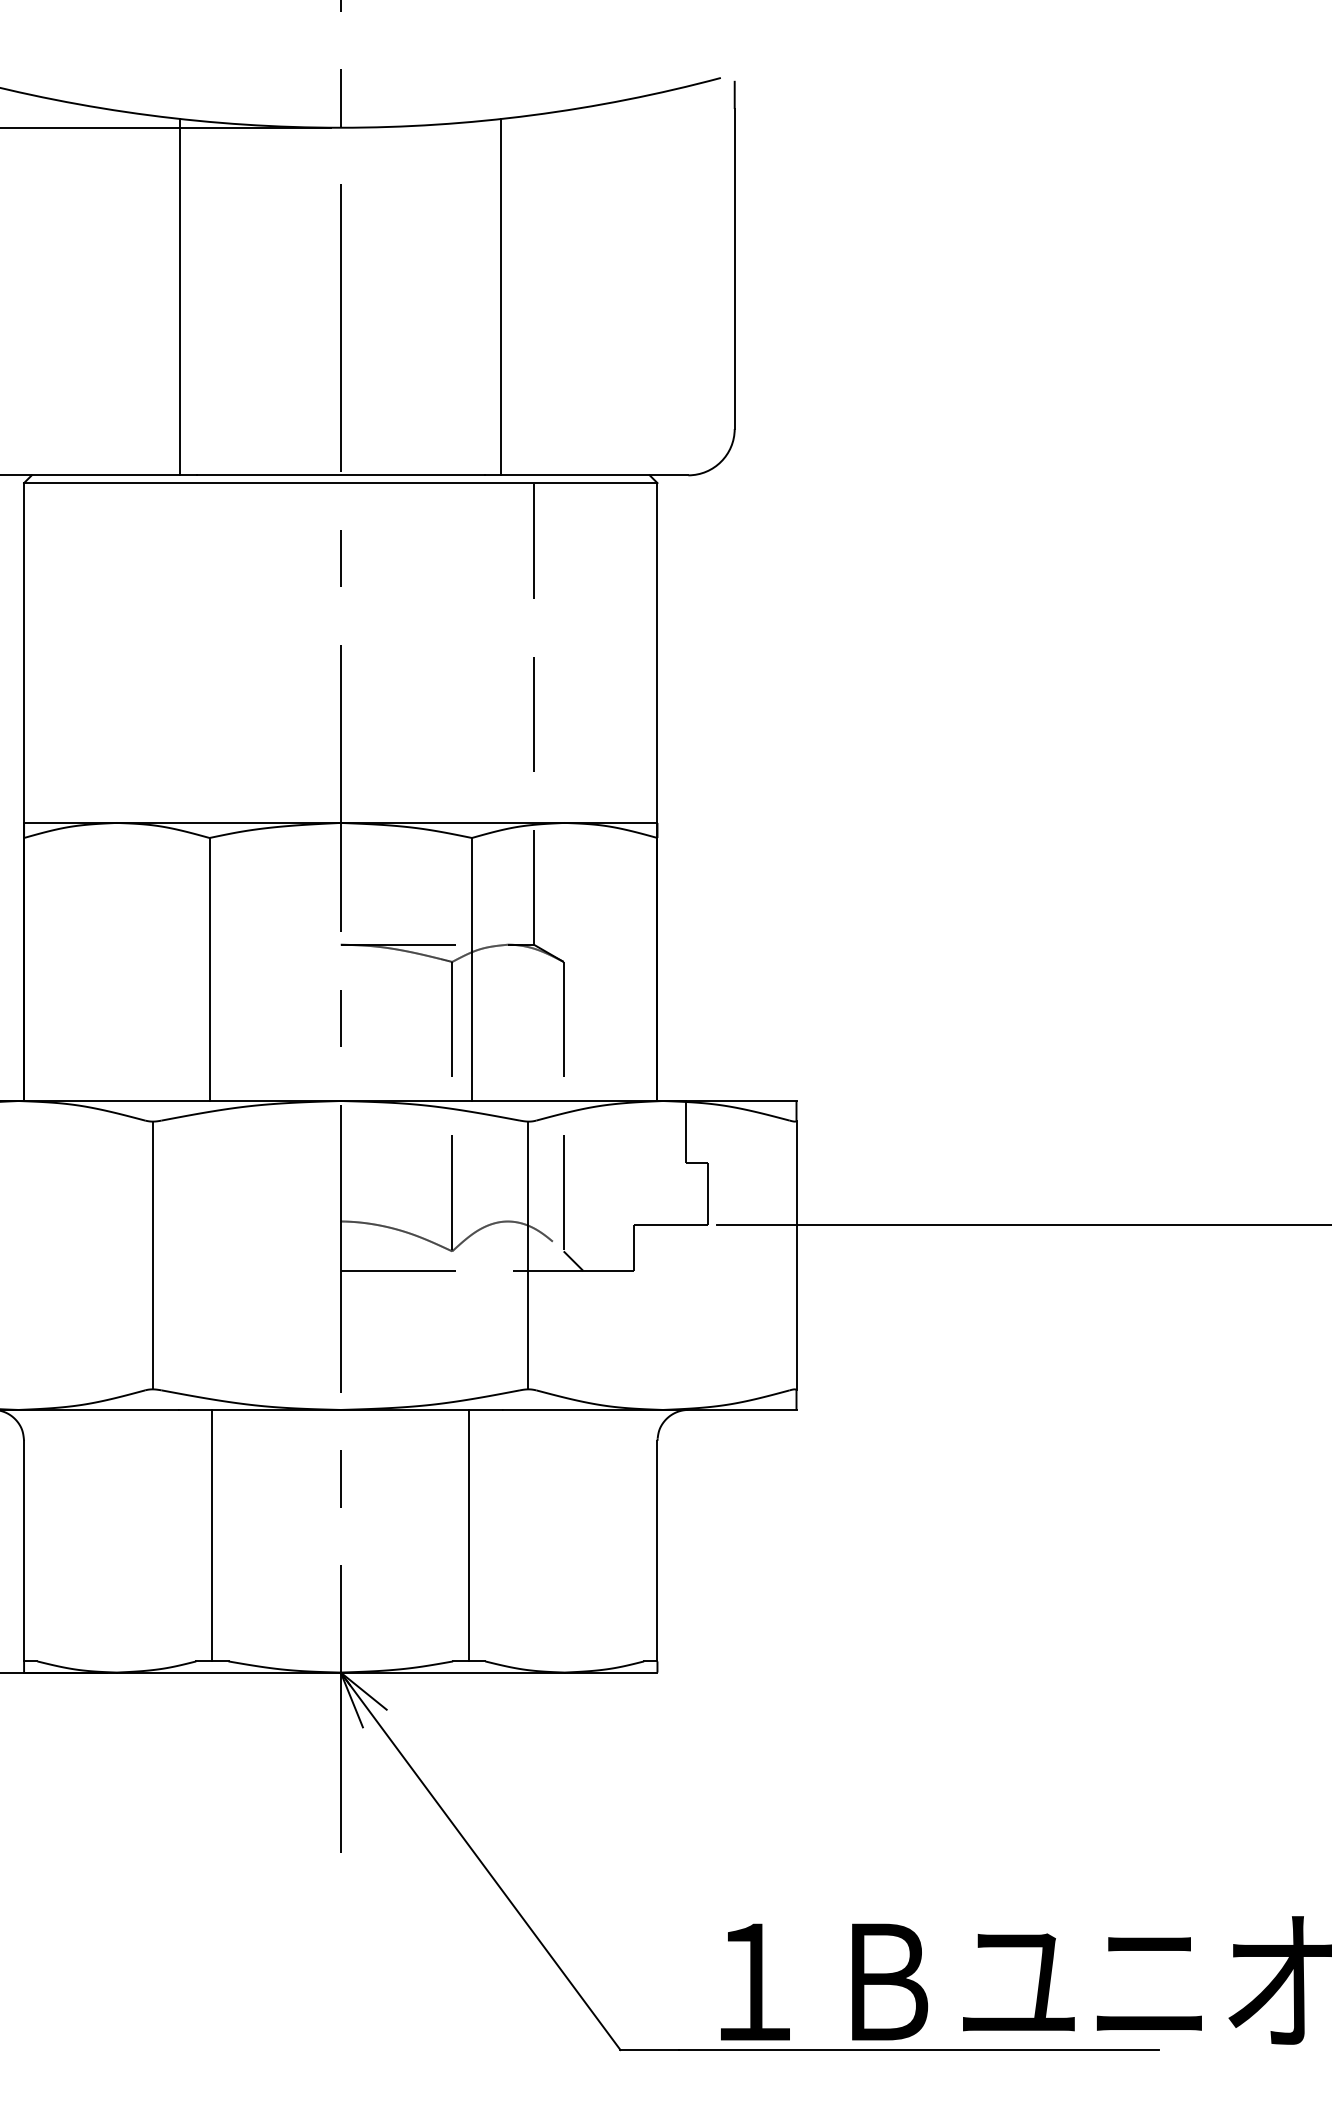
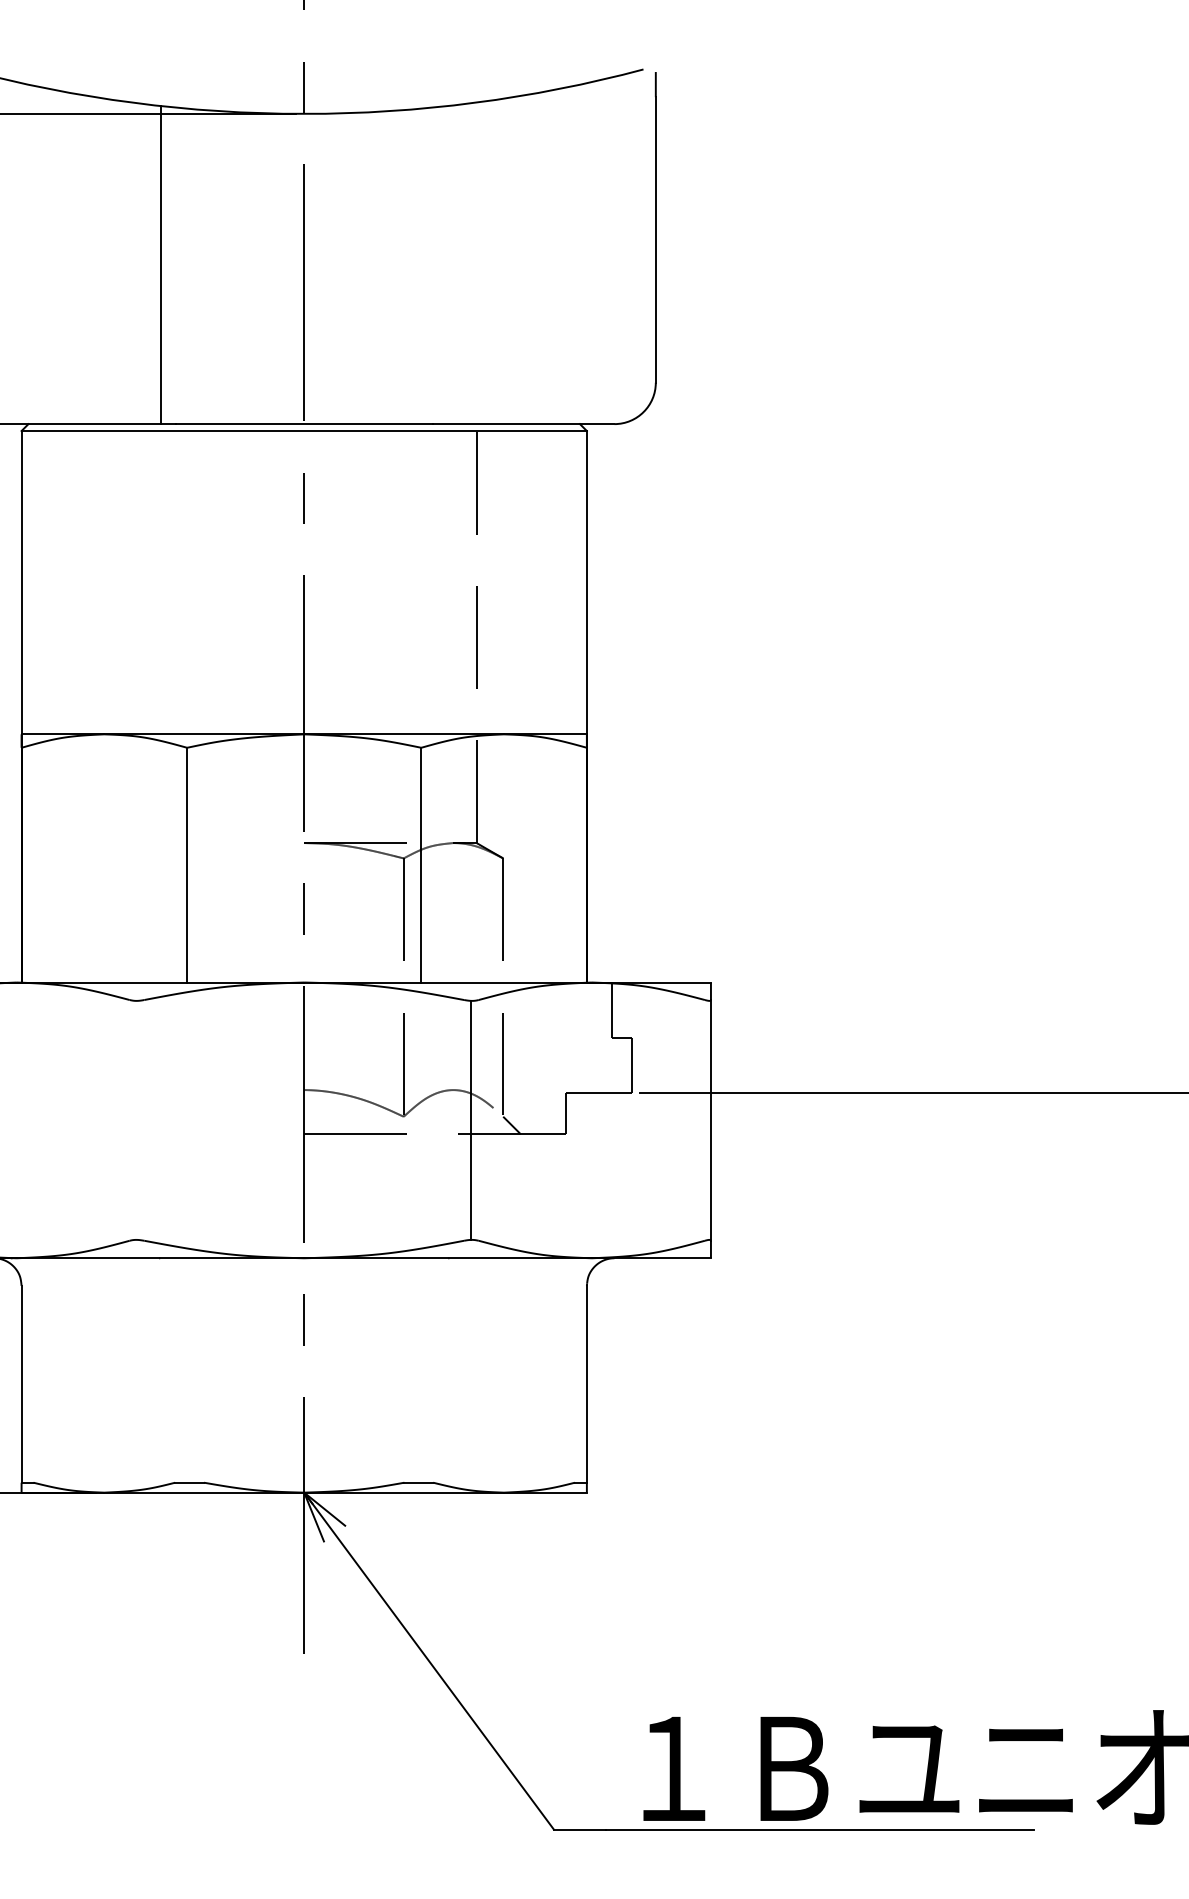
line: (501, 297) -> (447, 265), removed
line: (153, 1255) -> (137, 1120), removed
line: (212, 1535) -> (189, 1370), removed
line: (469, 1535) -> (419, 1370), removed

